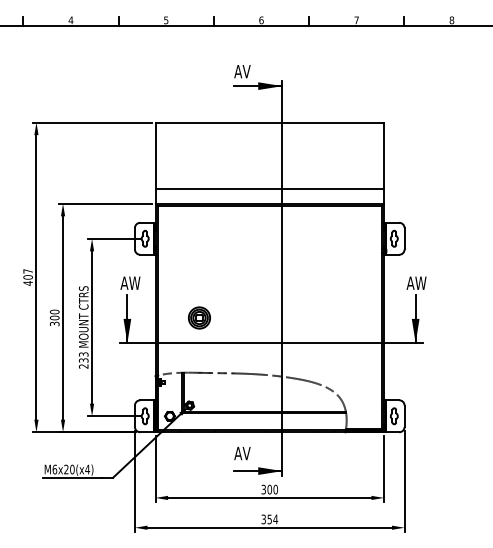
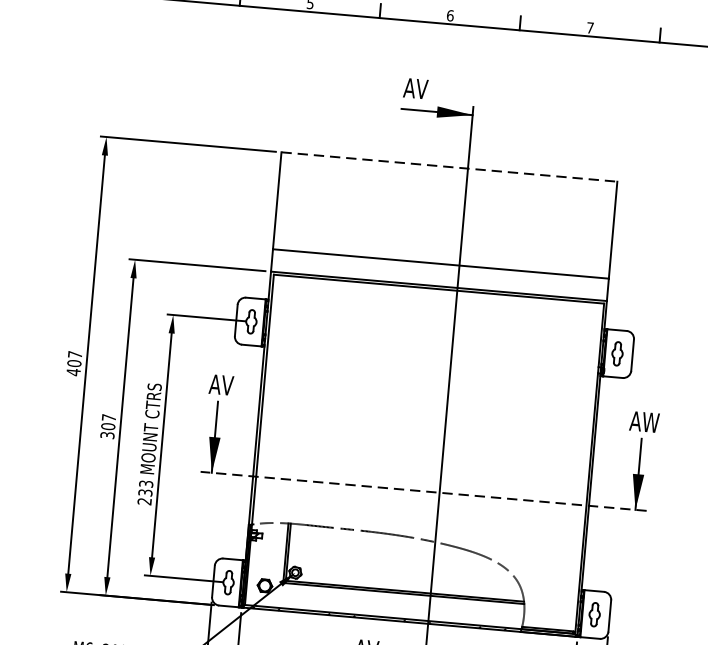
line: (270, 122) -> (450, 167), solid -> dashed
text: (134, 282) -> (230, 384), AW -> AV
text: (54, 311) -> (108, 417), 300 -> 307
part: (199, 317) -> (321, 444), removed
line: (271, 343) -> (423, 491), solid -> dashed

